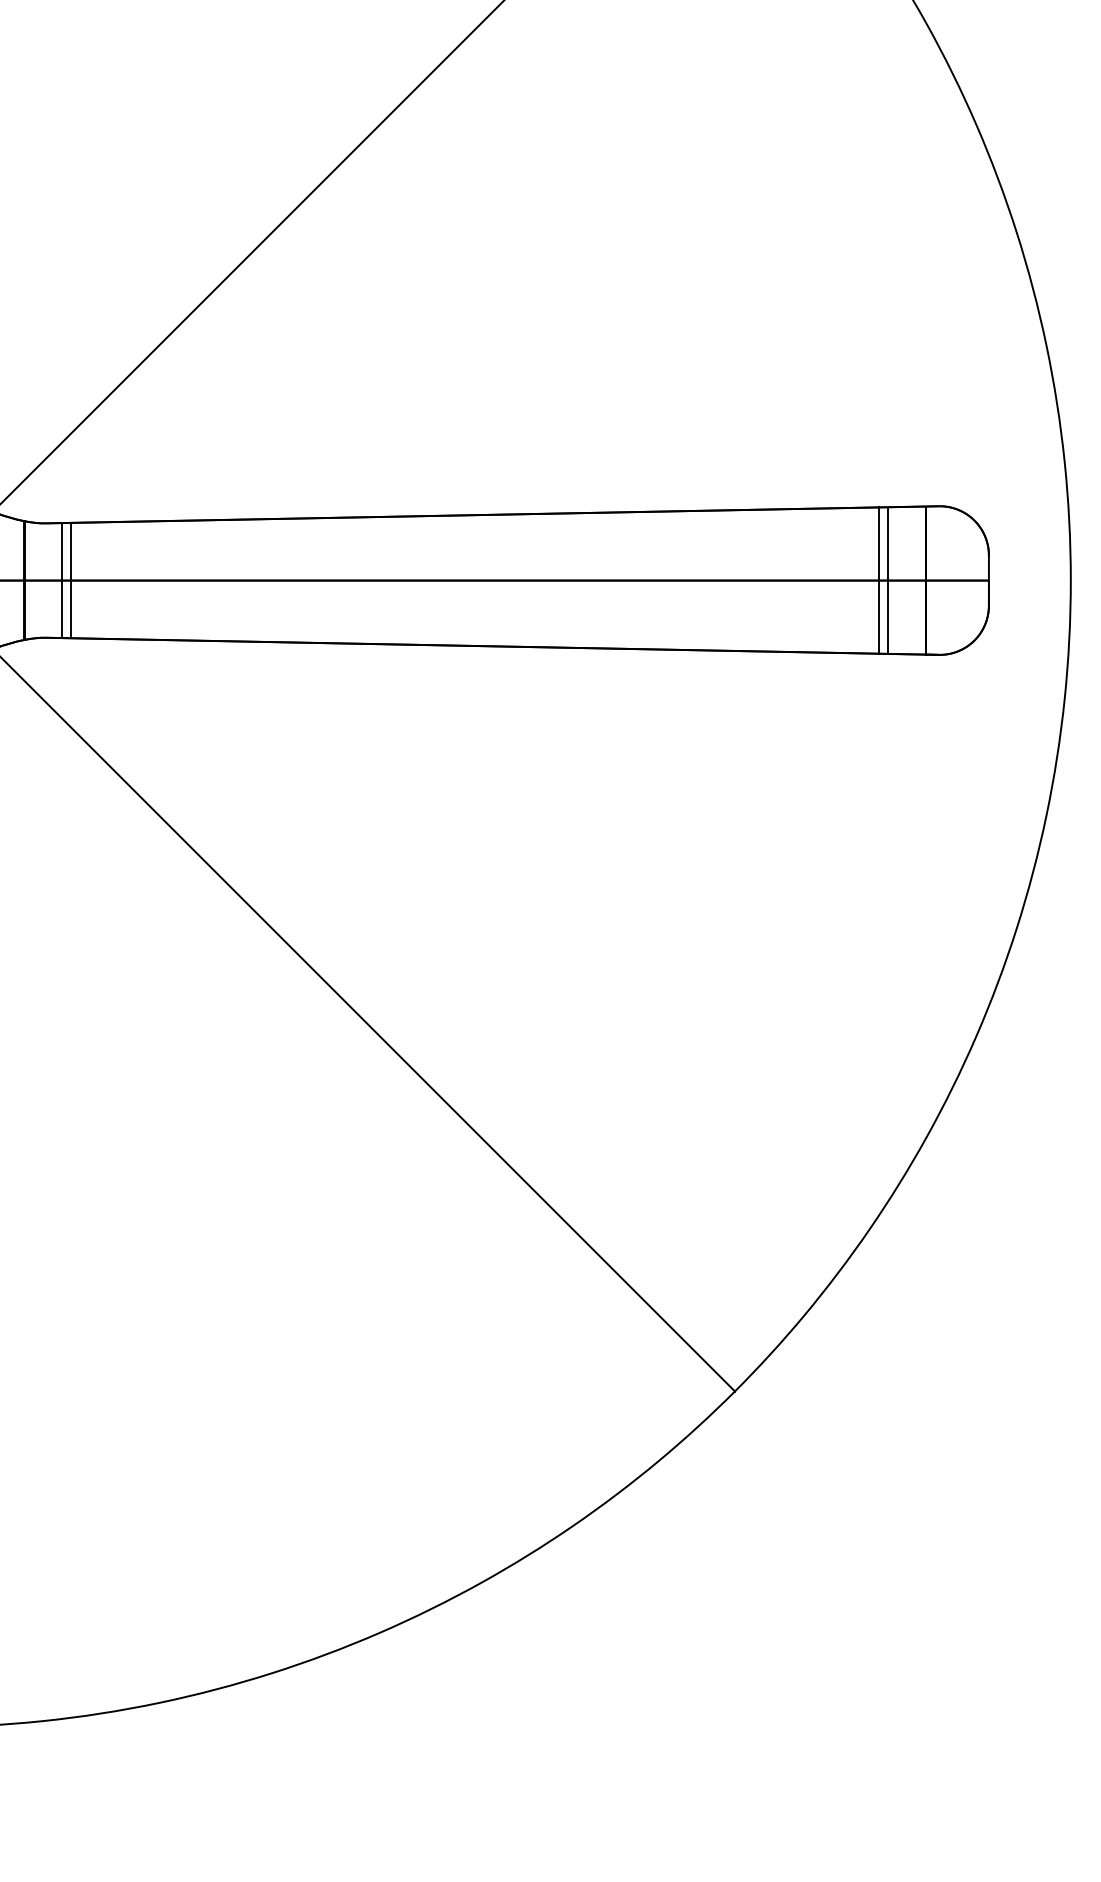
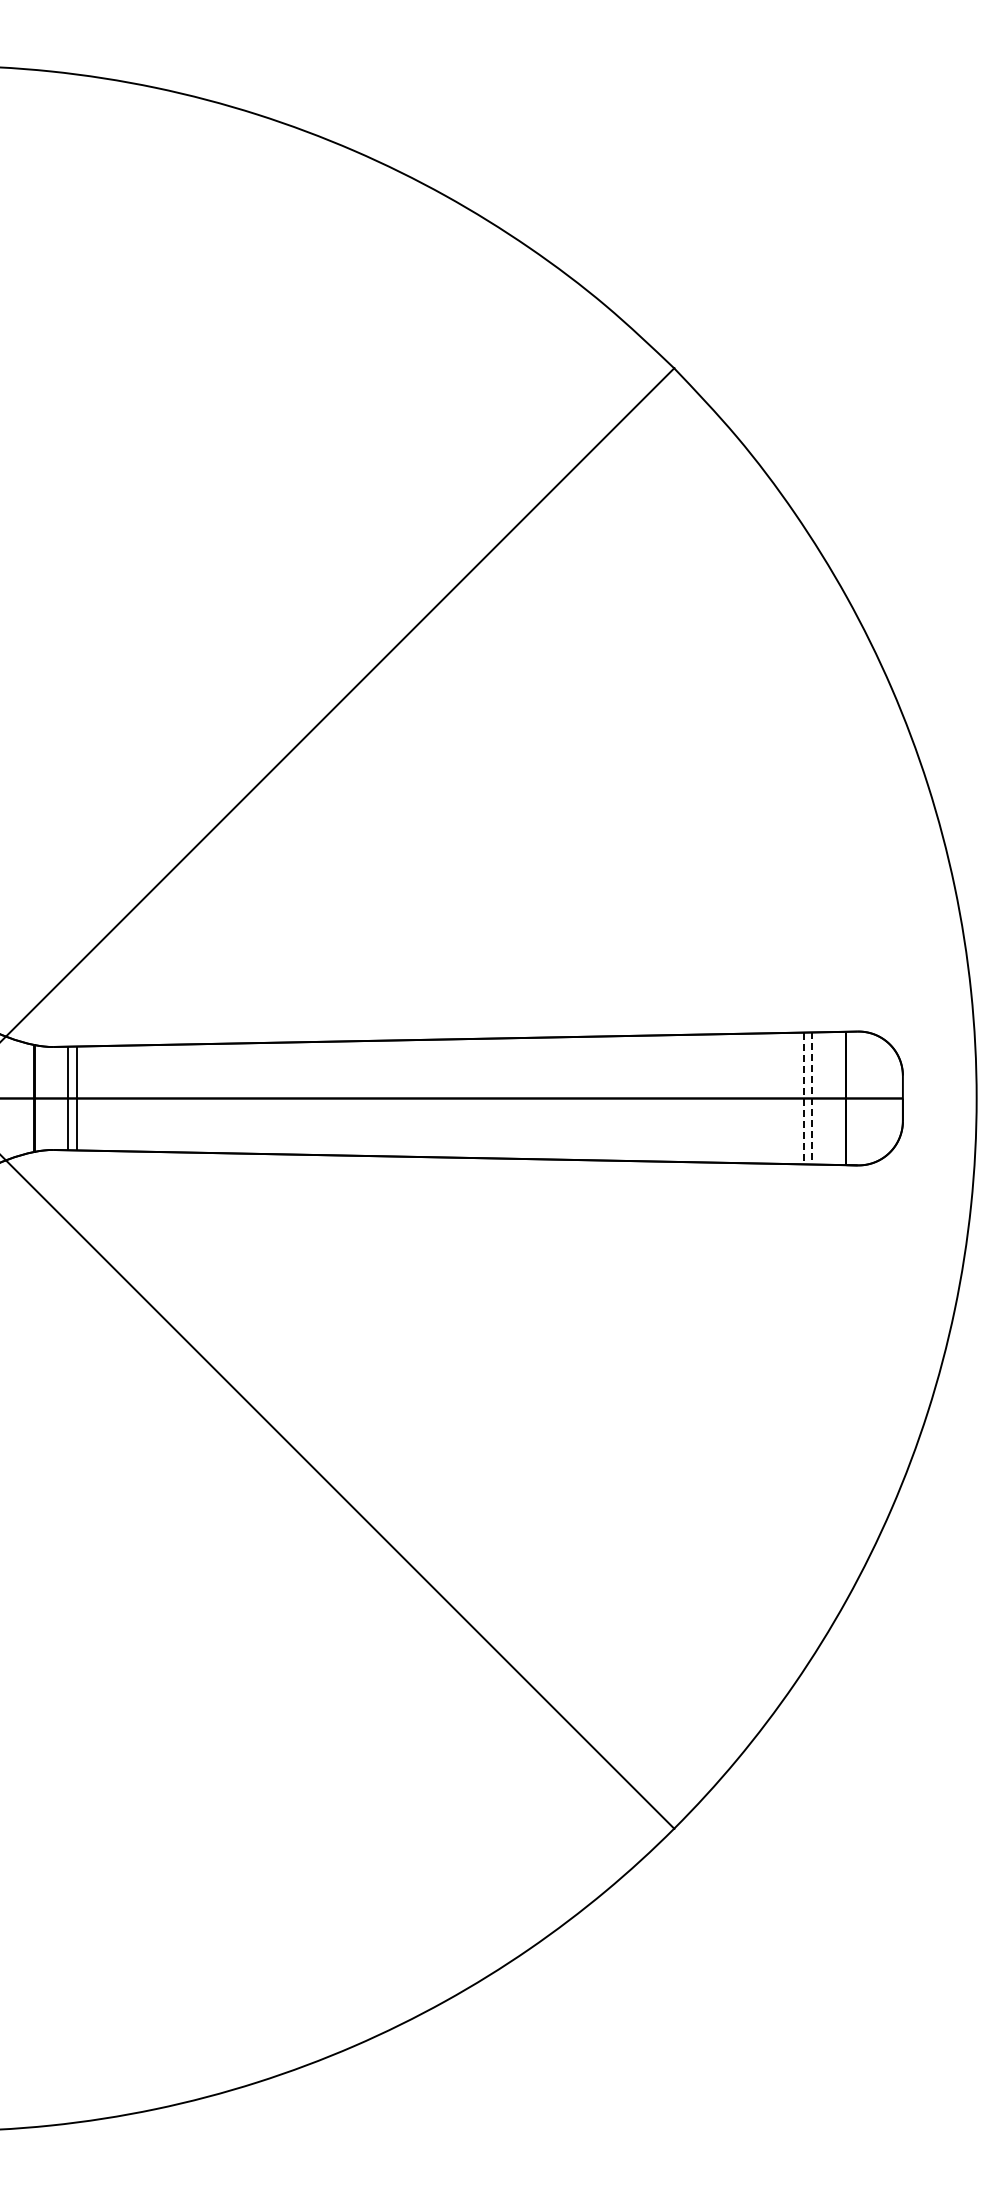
line: (878, 580) -> (803, 1098), solid -> dashed
line: (888, 580) -> (812, 1098), solid -> dashed

